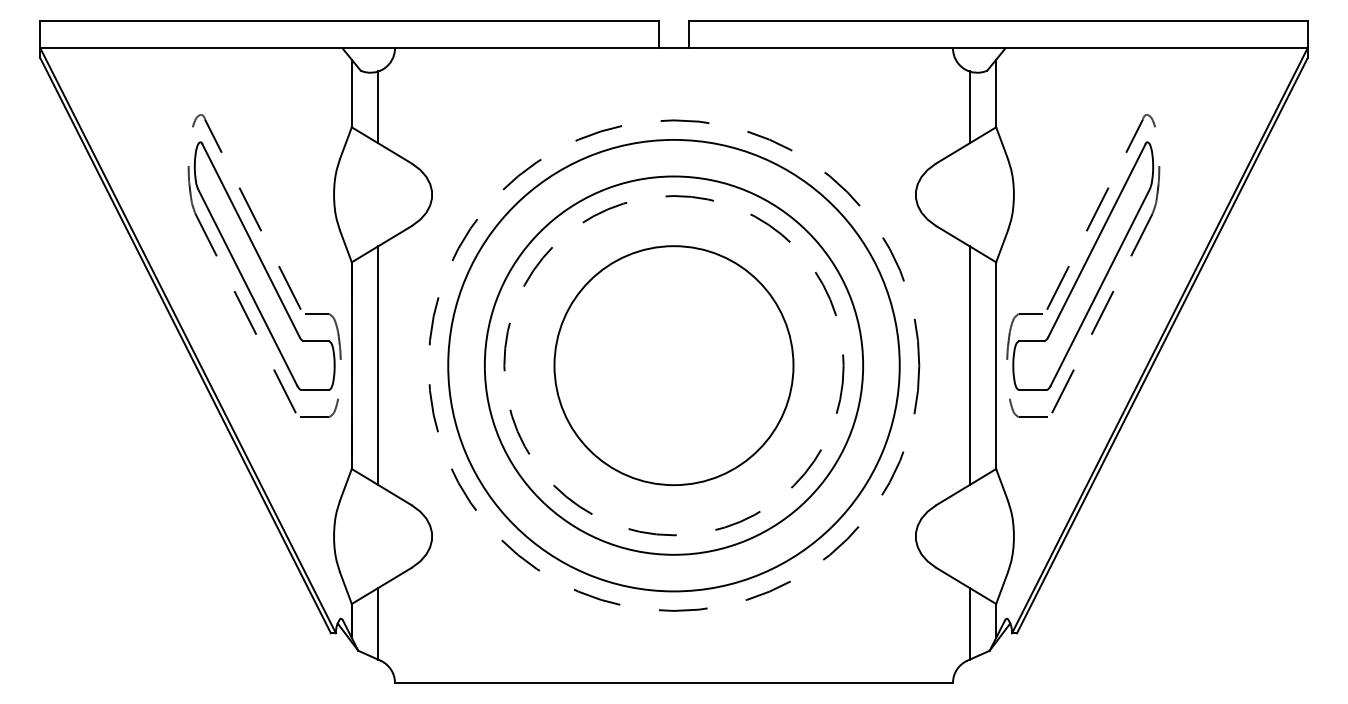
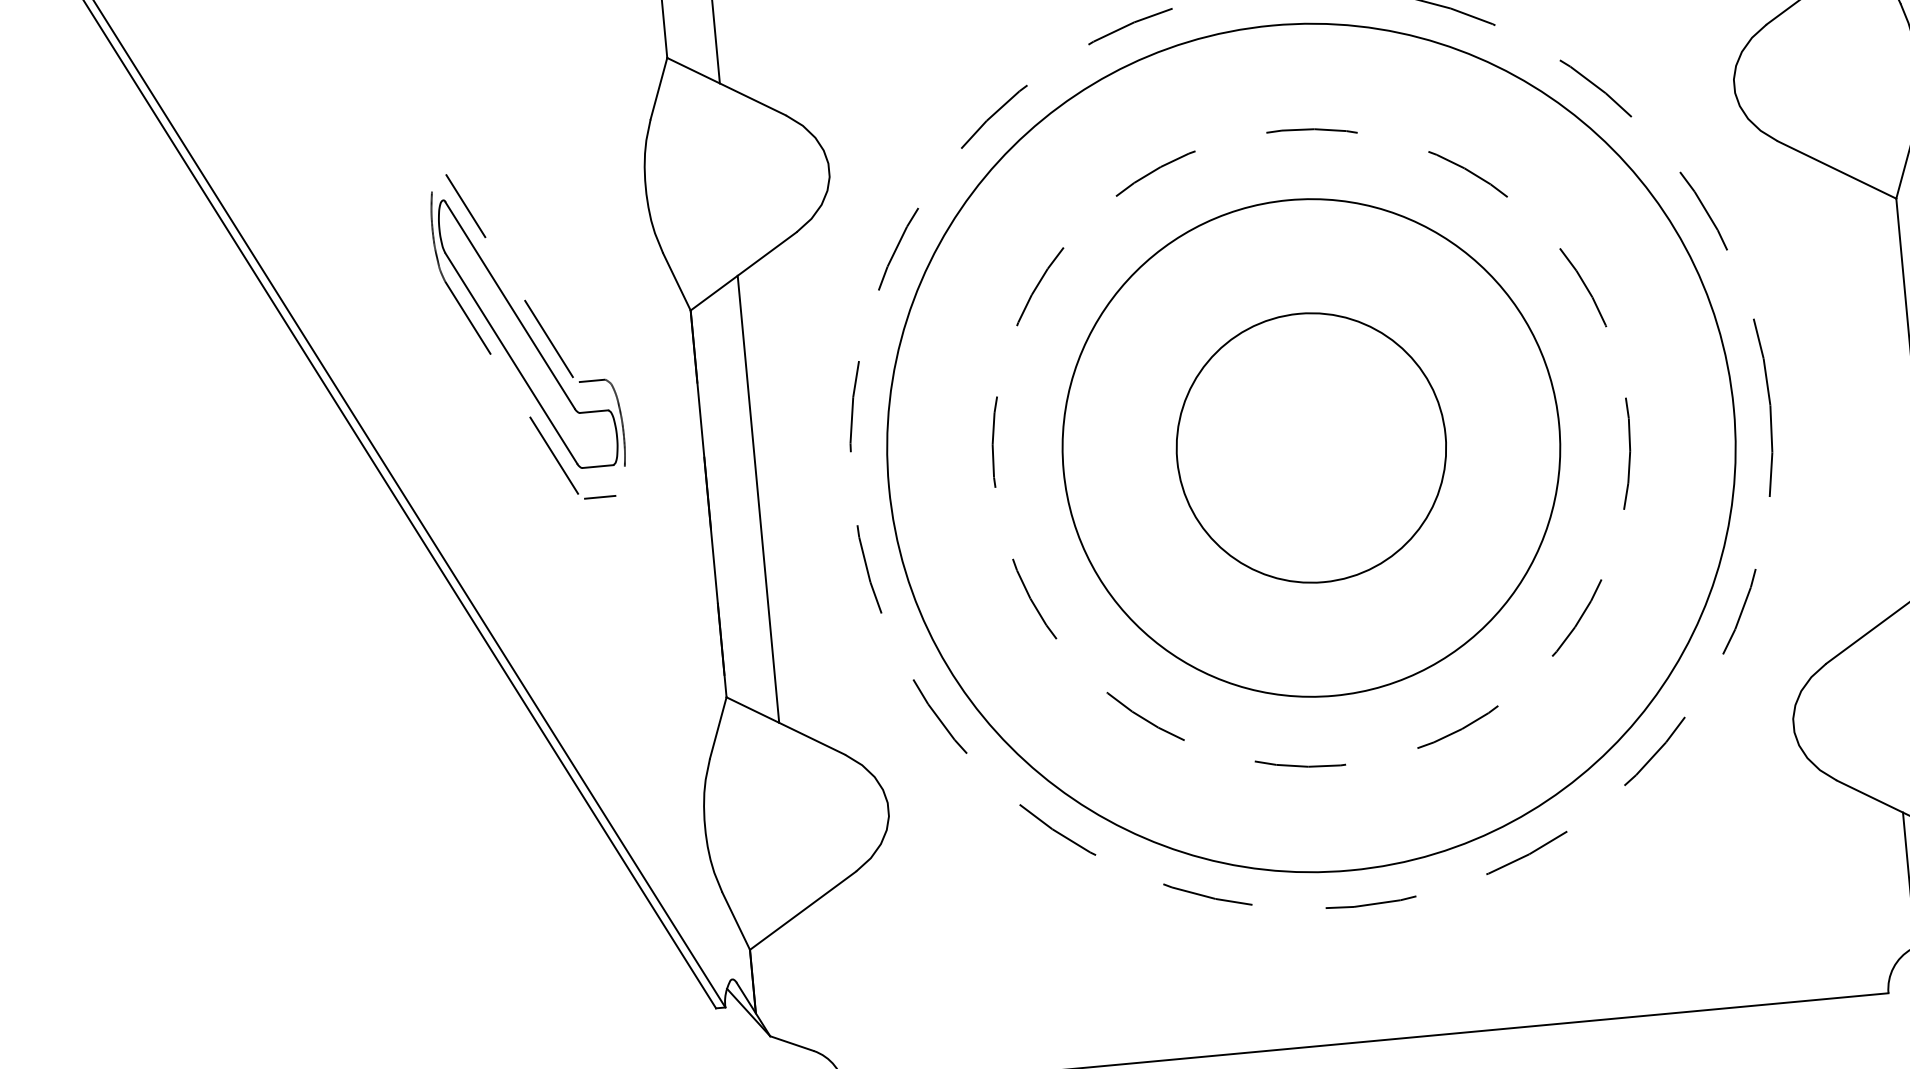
part: (264, 265) -> (527, 331), size x0.6
circle: (673, 365) -> (1310, 447), size x0.6
circle: (673, 365) -> (1310, 447), size x0.7
line: (969, 365) -> (1864, 396), removed
line: (378, 623) -> (803, 981), removed

